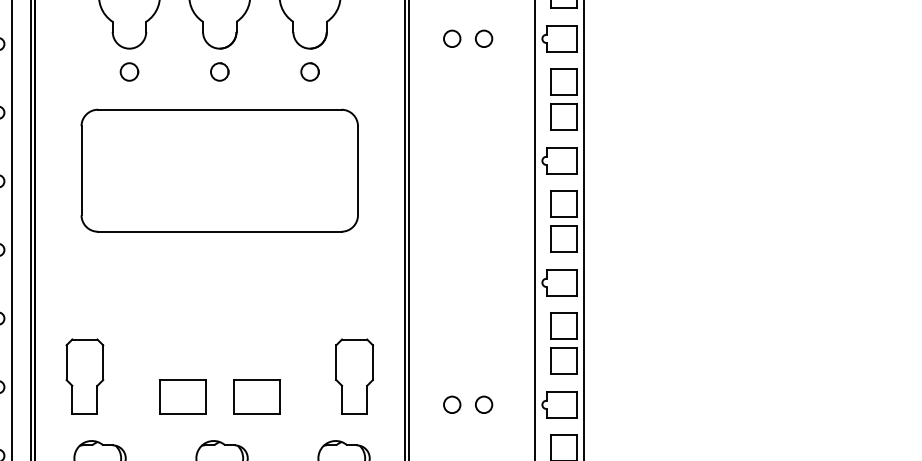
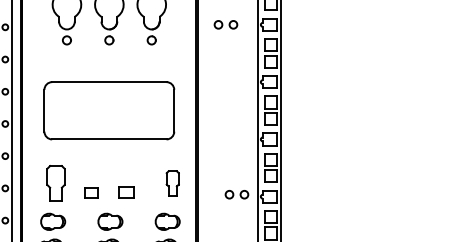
part: (220, 170) -> (109, 110), moved
part: (83, 376) -> (55, 183), moved
part: (354, 376) -> (172, 183), size x0.7
part: (181, 395) -> (91, 192), size x0.6
part: (256, 395) -> (126, 192), size x0.7
part: (467, 404) -> (236, 194), moved

